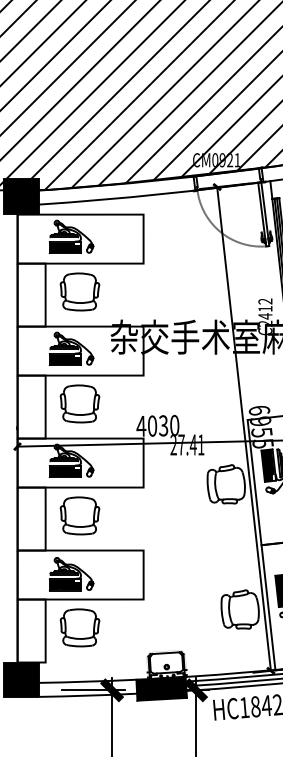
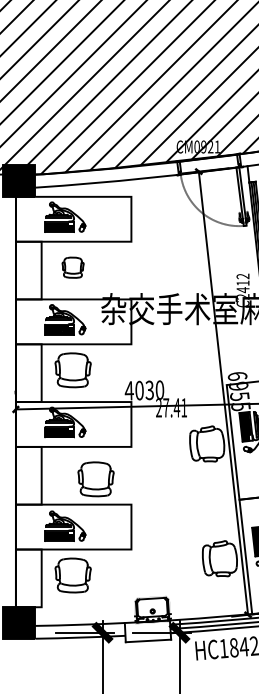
part: (79, 291) -> (72, 267), size x0.6
part: (79, 515) -> (95, 478), moved
fill: (161, 688) -> (147, 631), removed

